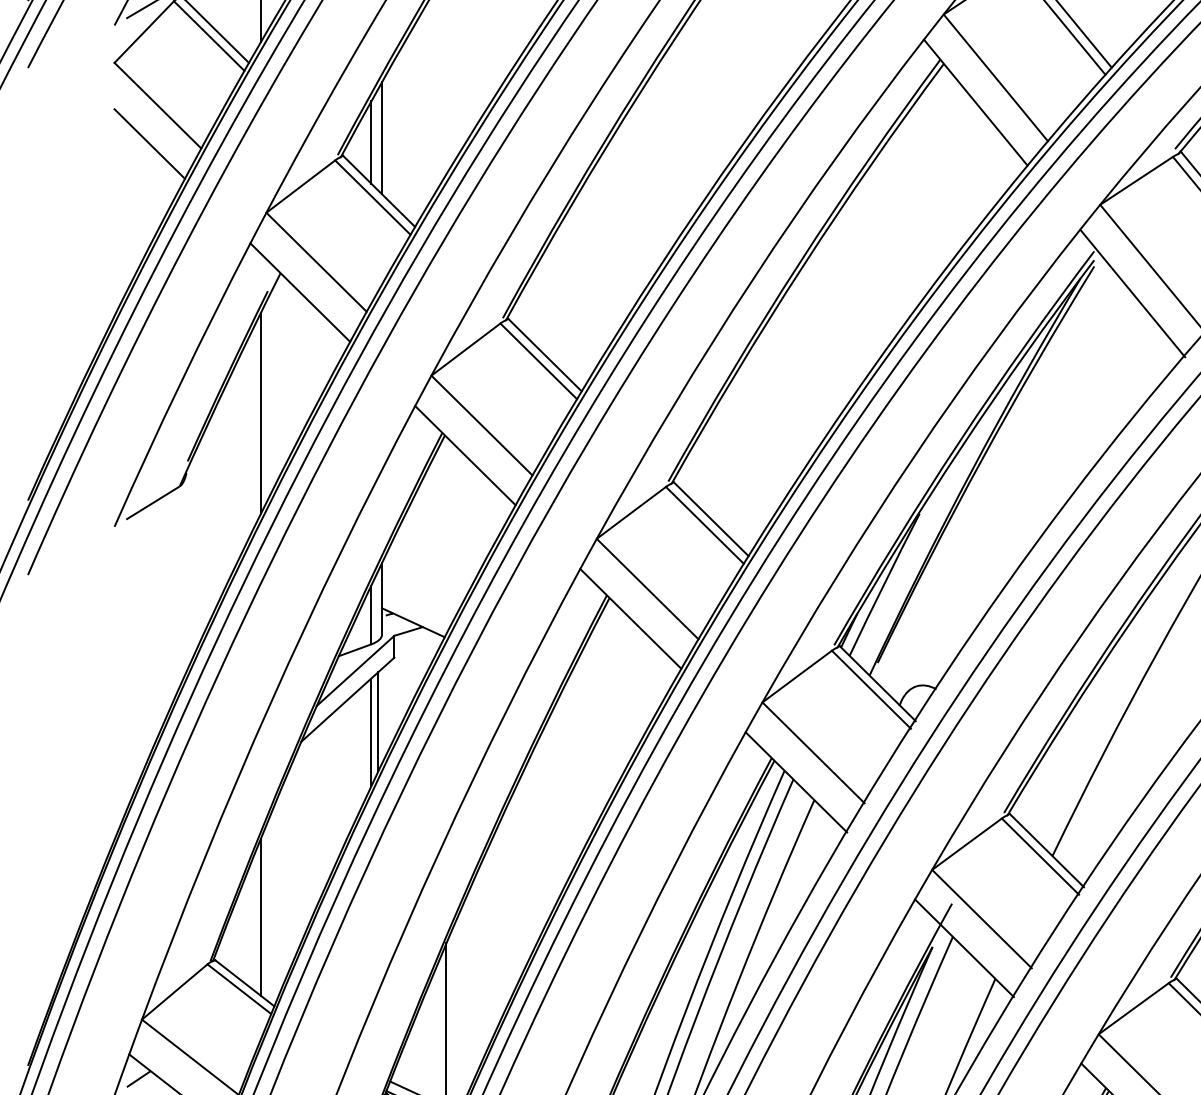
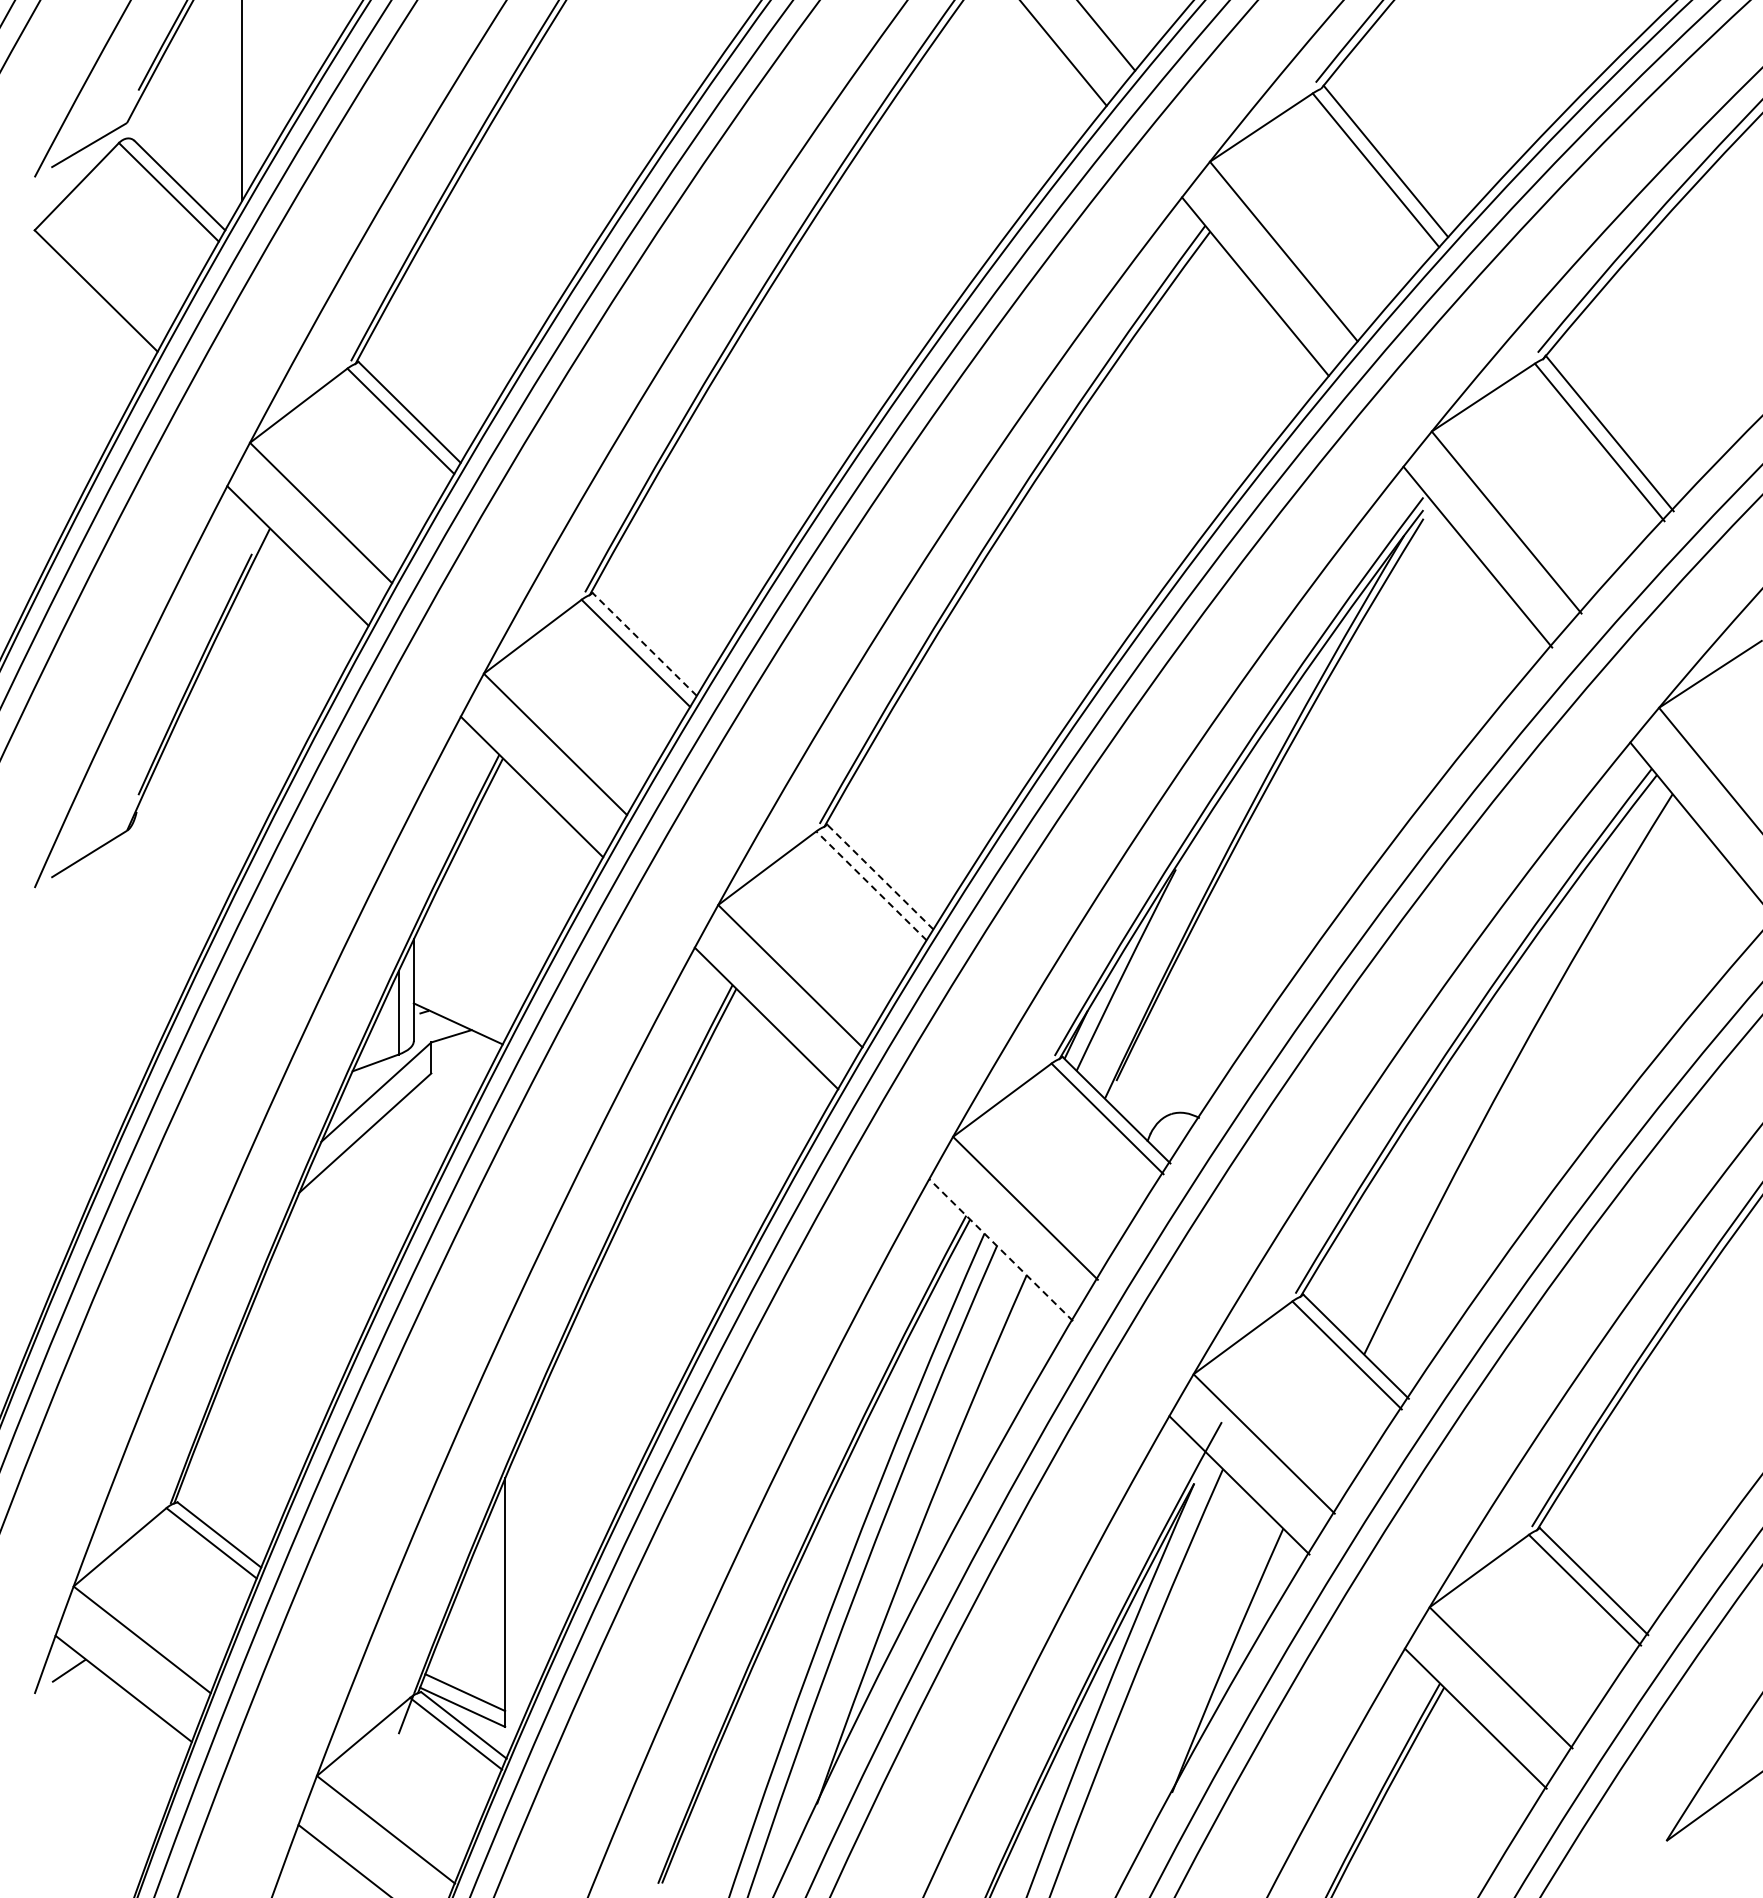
line: (381, 137) -> (413, 336), removed
line: (371, 142) -> (398, 342), removed
line: (149, 144) -> (84, 345), removed
line: (544, 355) -> (644, 644), solid -> dashed
line: (261, 412) -> (242, 726), removed
line: (711, 519) -> (880, 877), solid -> dashed
line: (704, 525) -> (871, 885), solid -> dashed
line: (378, 721) -> (408, 1163), removed
line: (371, 732) -> (398, 1179), removed
line: (795, 781) -> (1000, 1249), solid -> dashed
line: (261, 917) -> (242, 1441), removed

